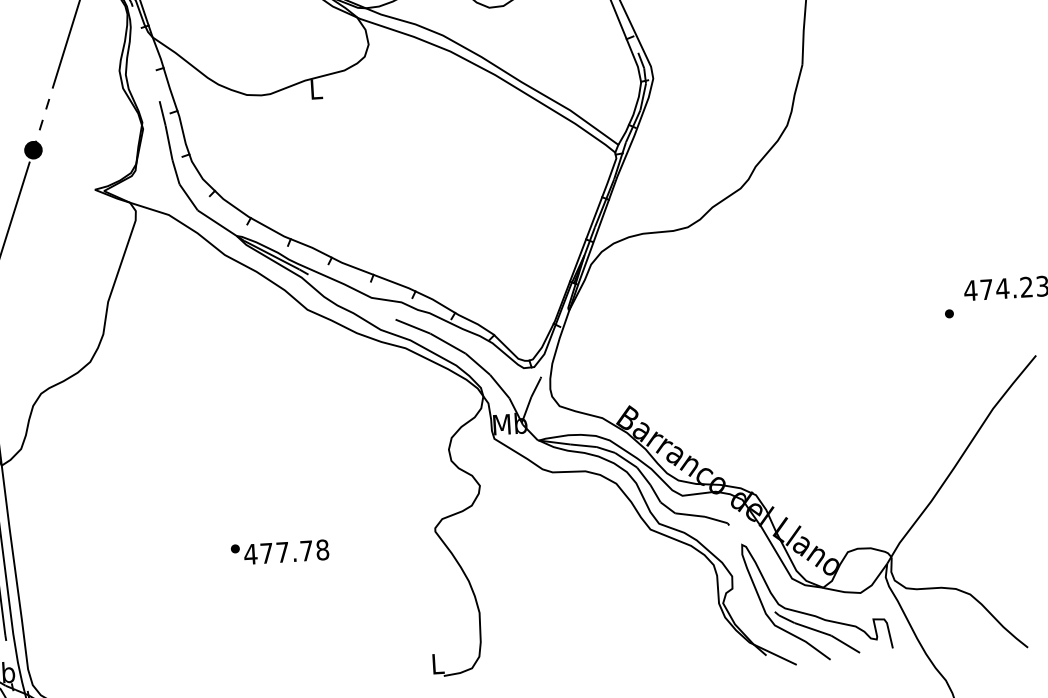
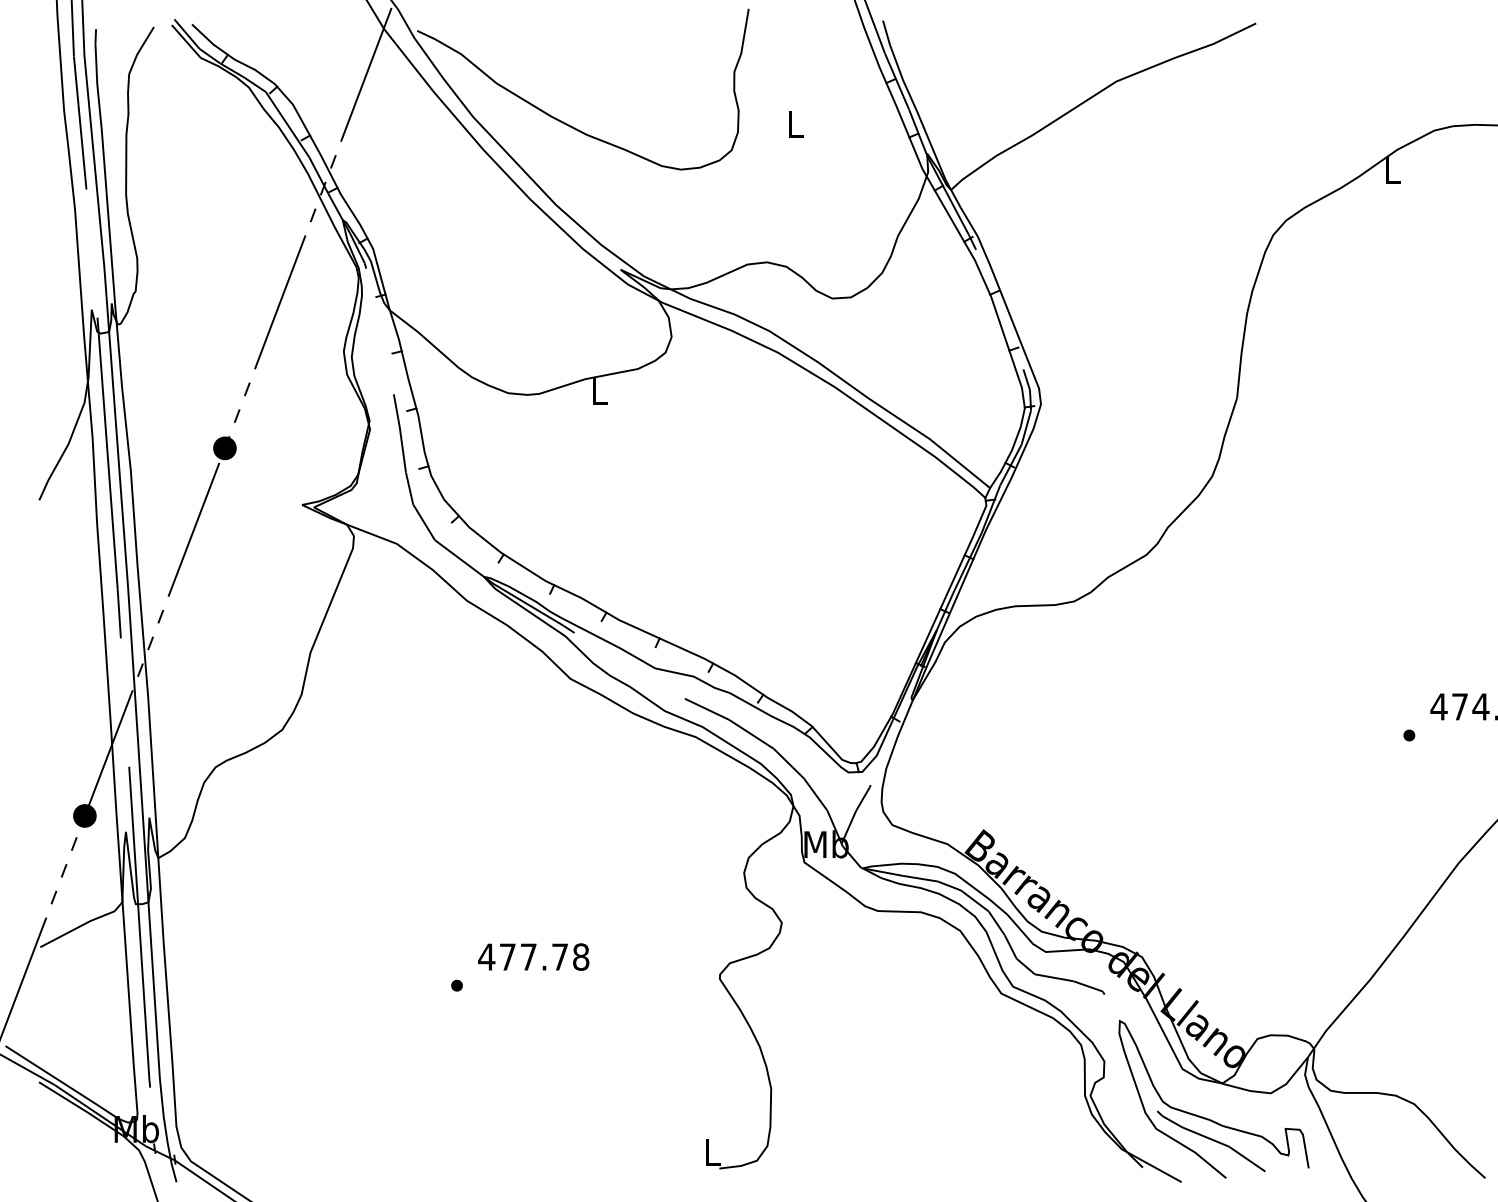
text: (286, 551) -> (533, 956), moved

